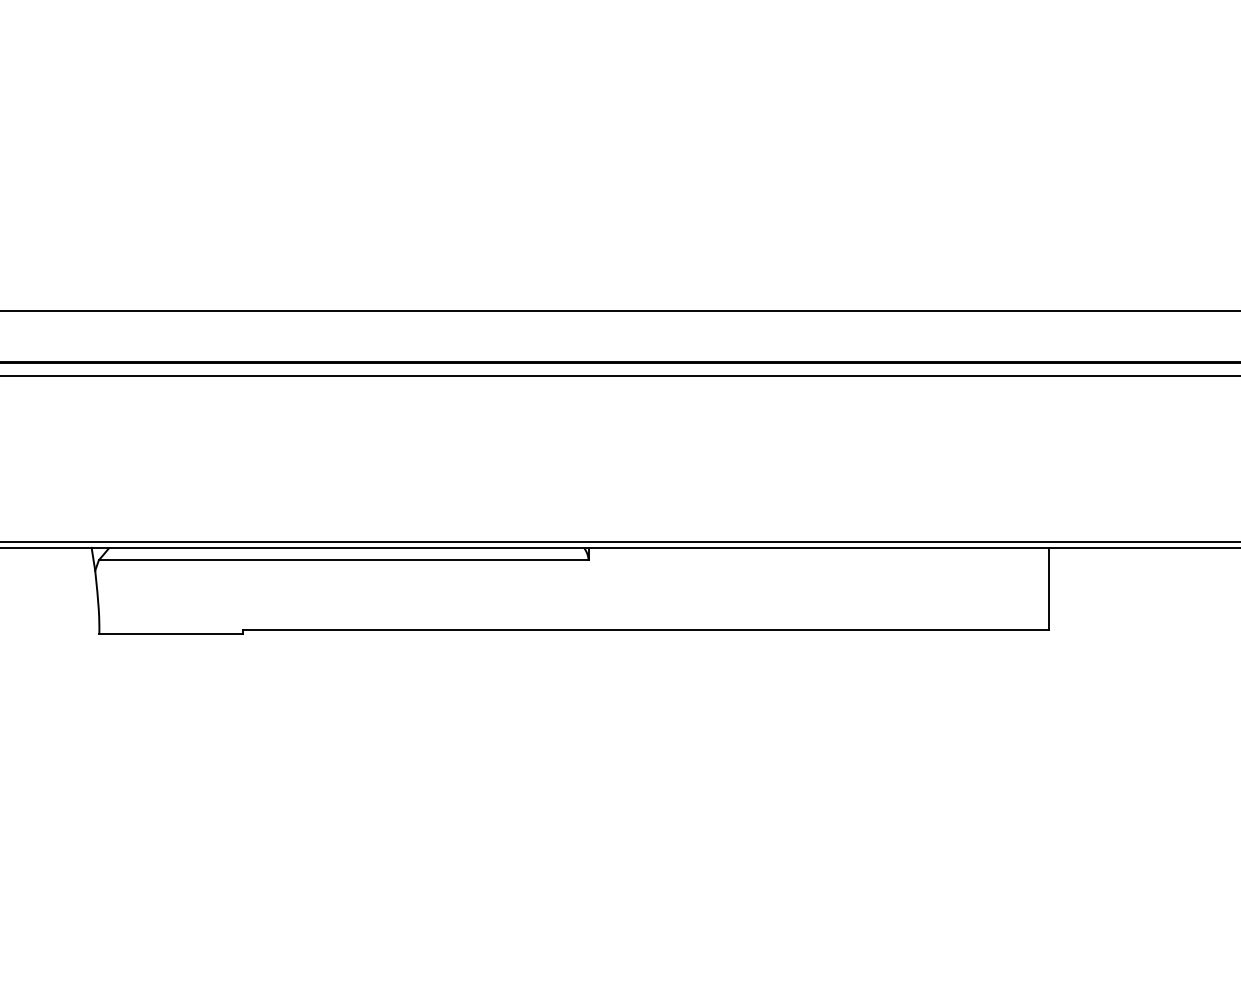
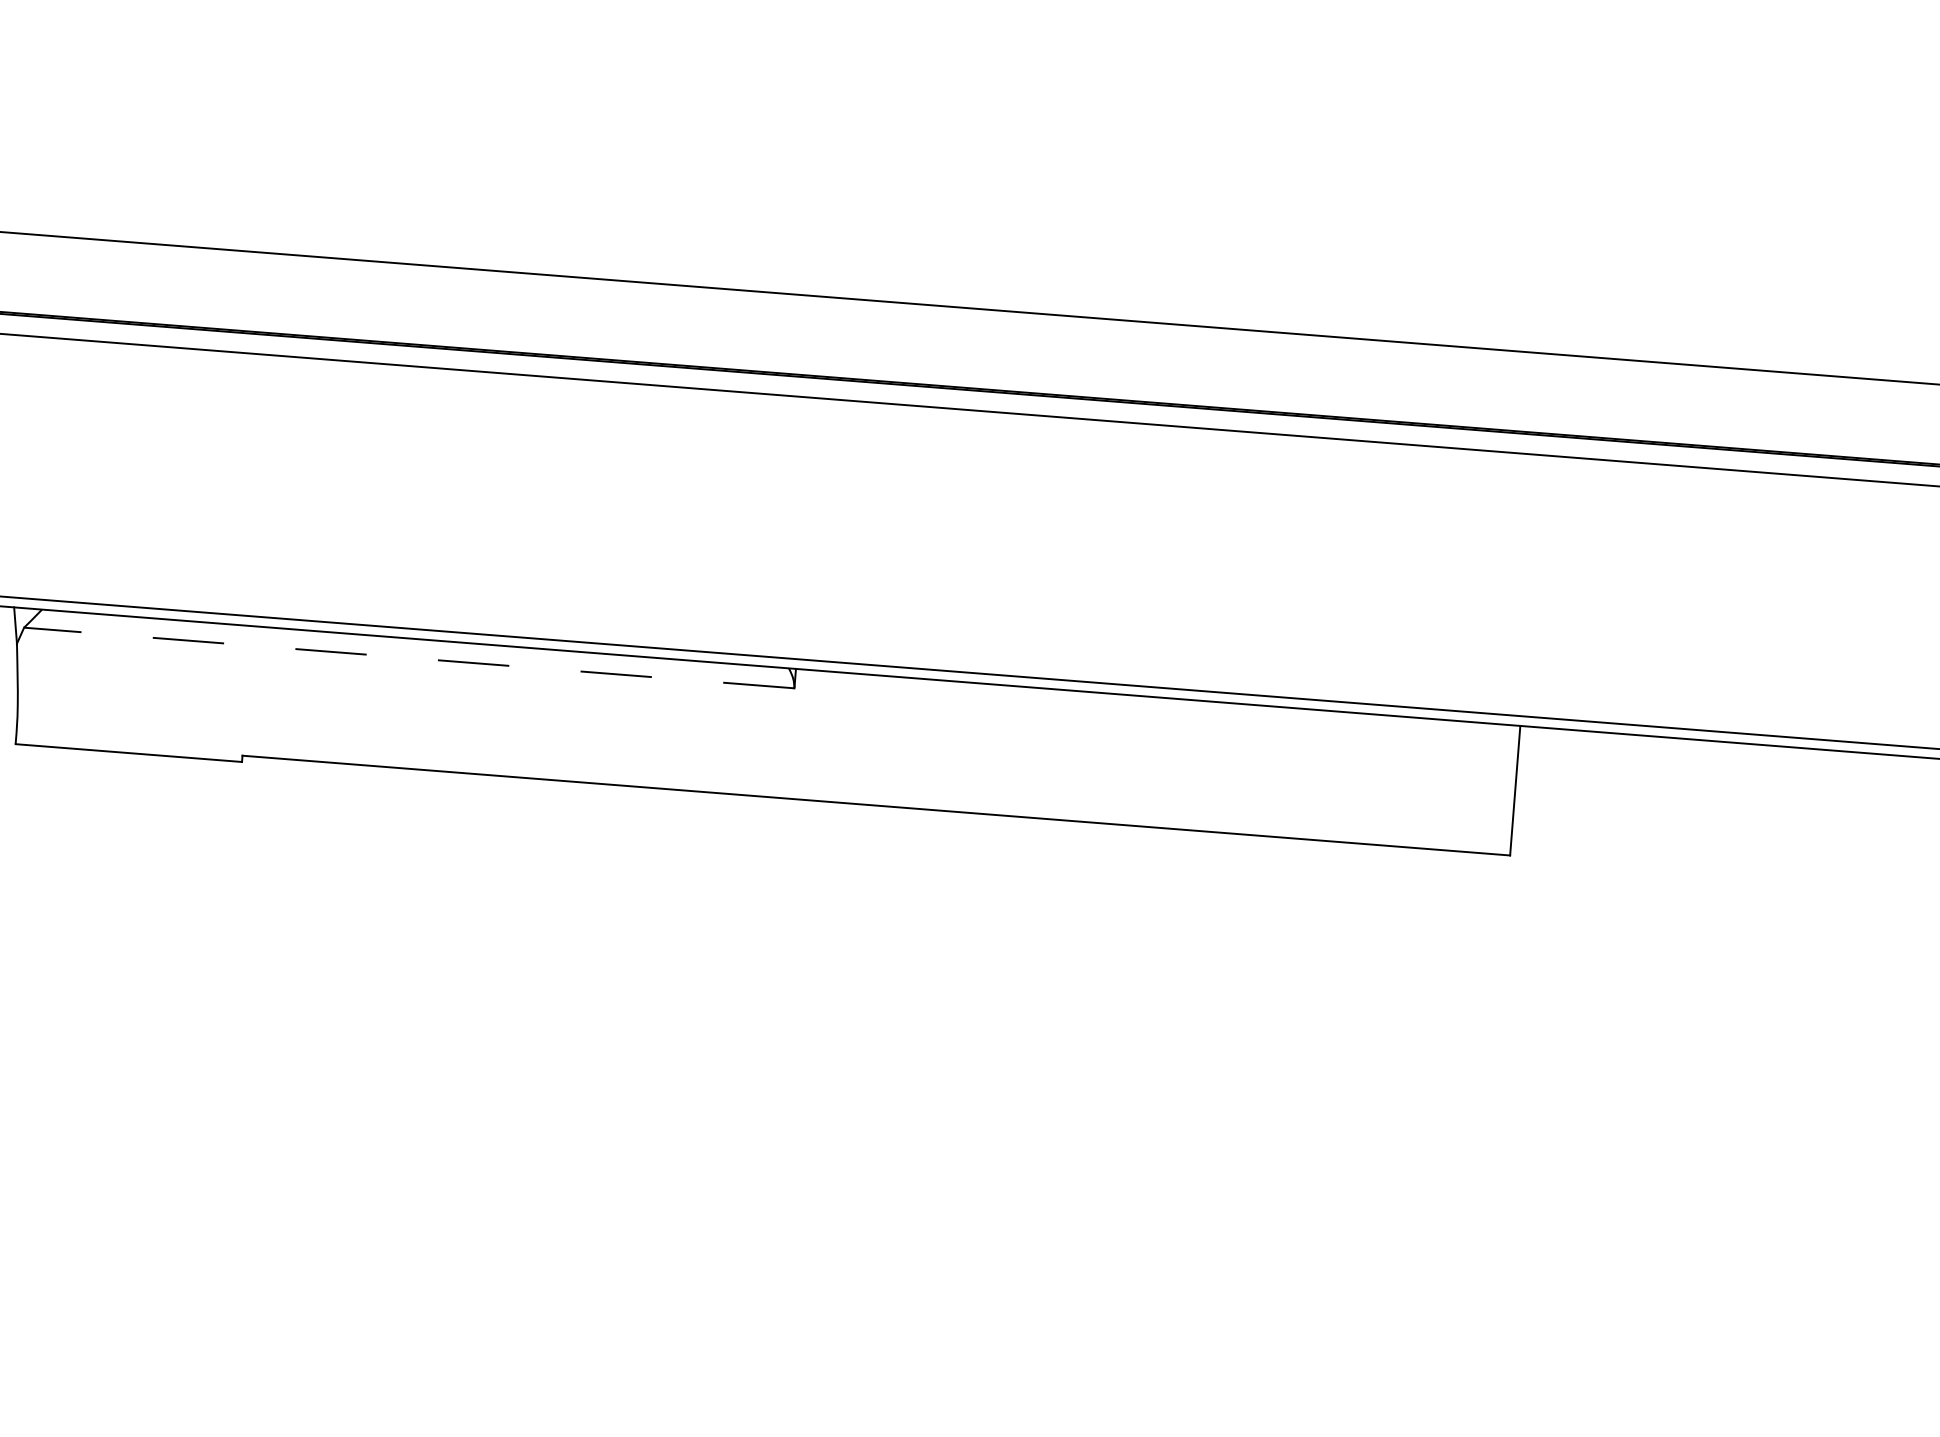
line: (343, 560) -> (408, 658), solid -> dashed

